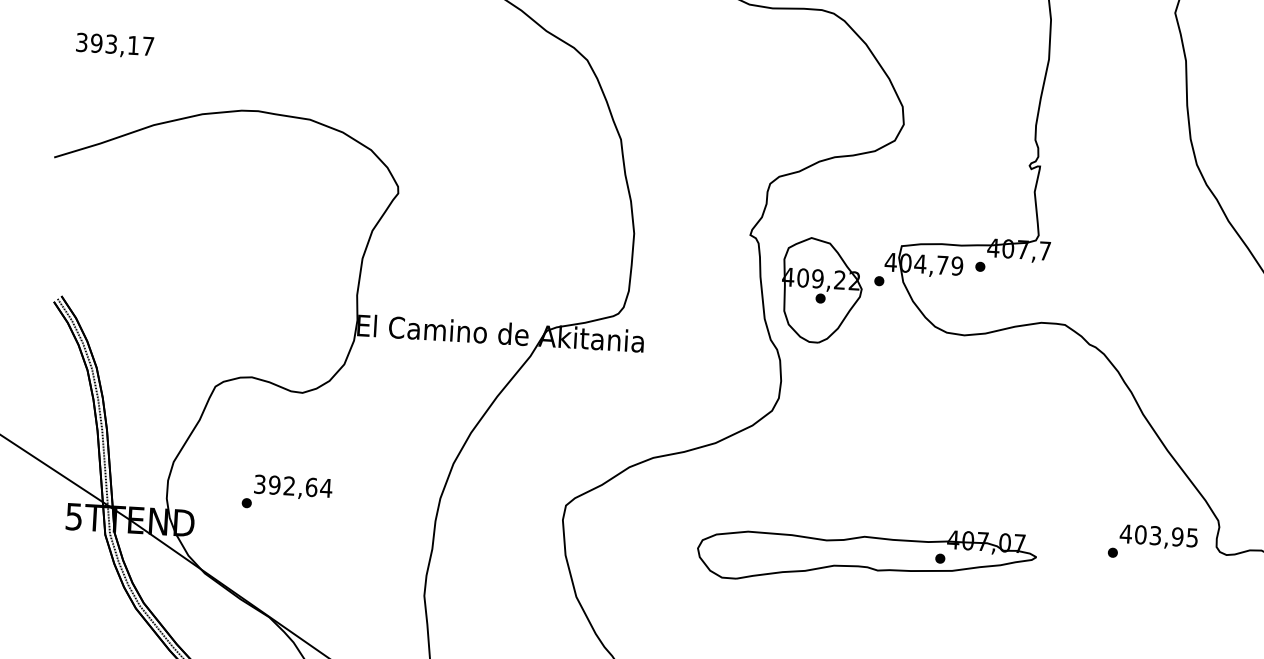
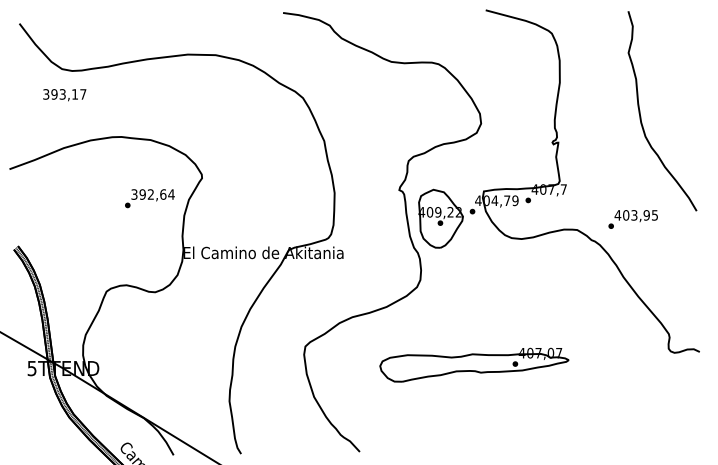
text: (114, 46) -> (64, 95), moved
text: (286, 492) -> (149, 198), moved
text: (1151, 542) -> (632, 219), moved

